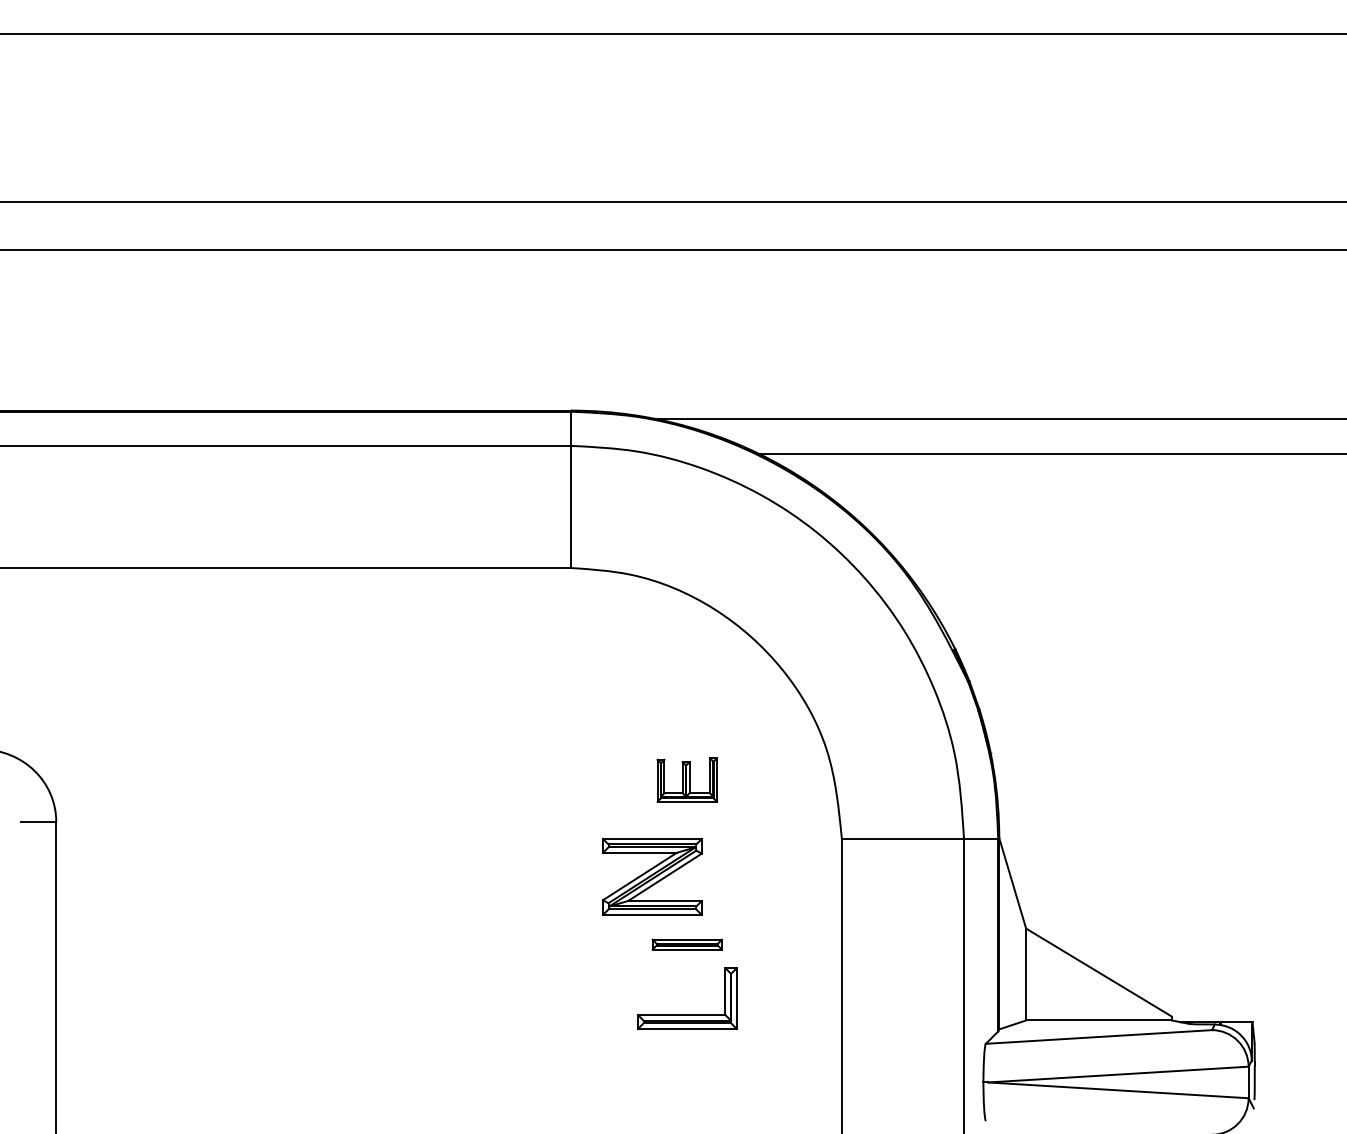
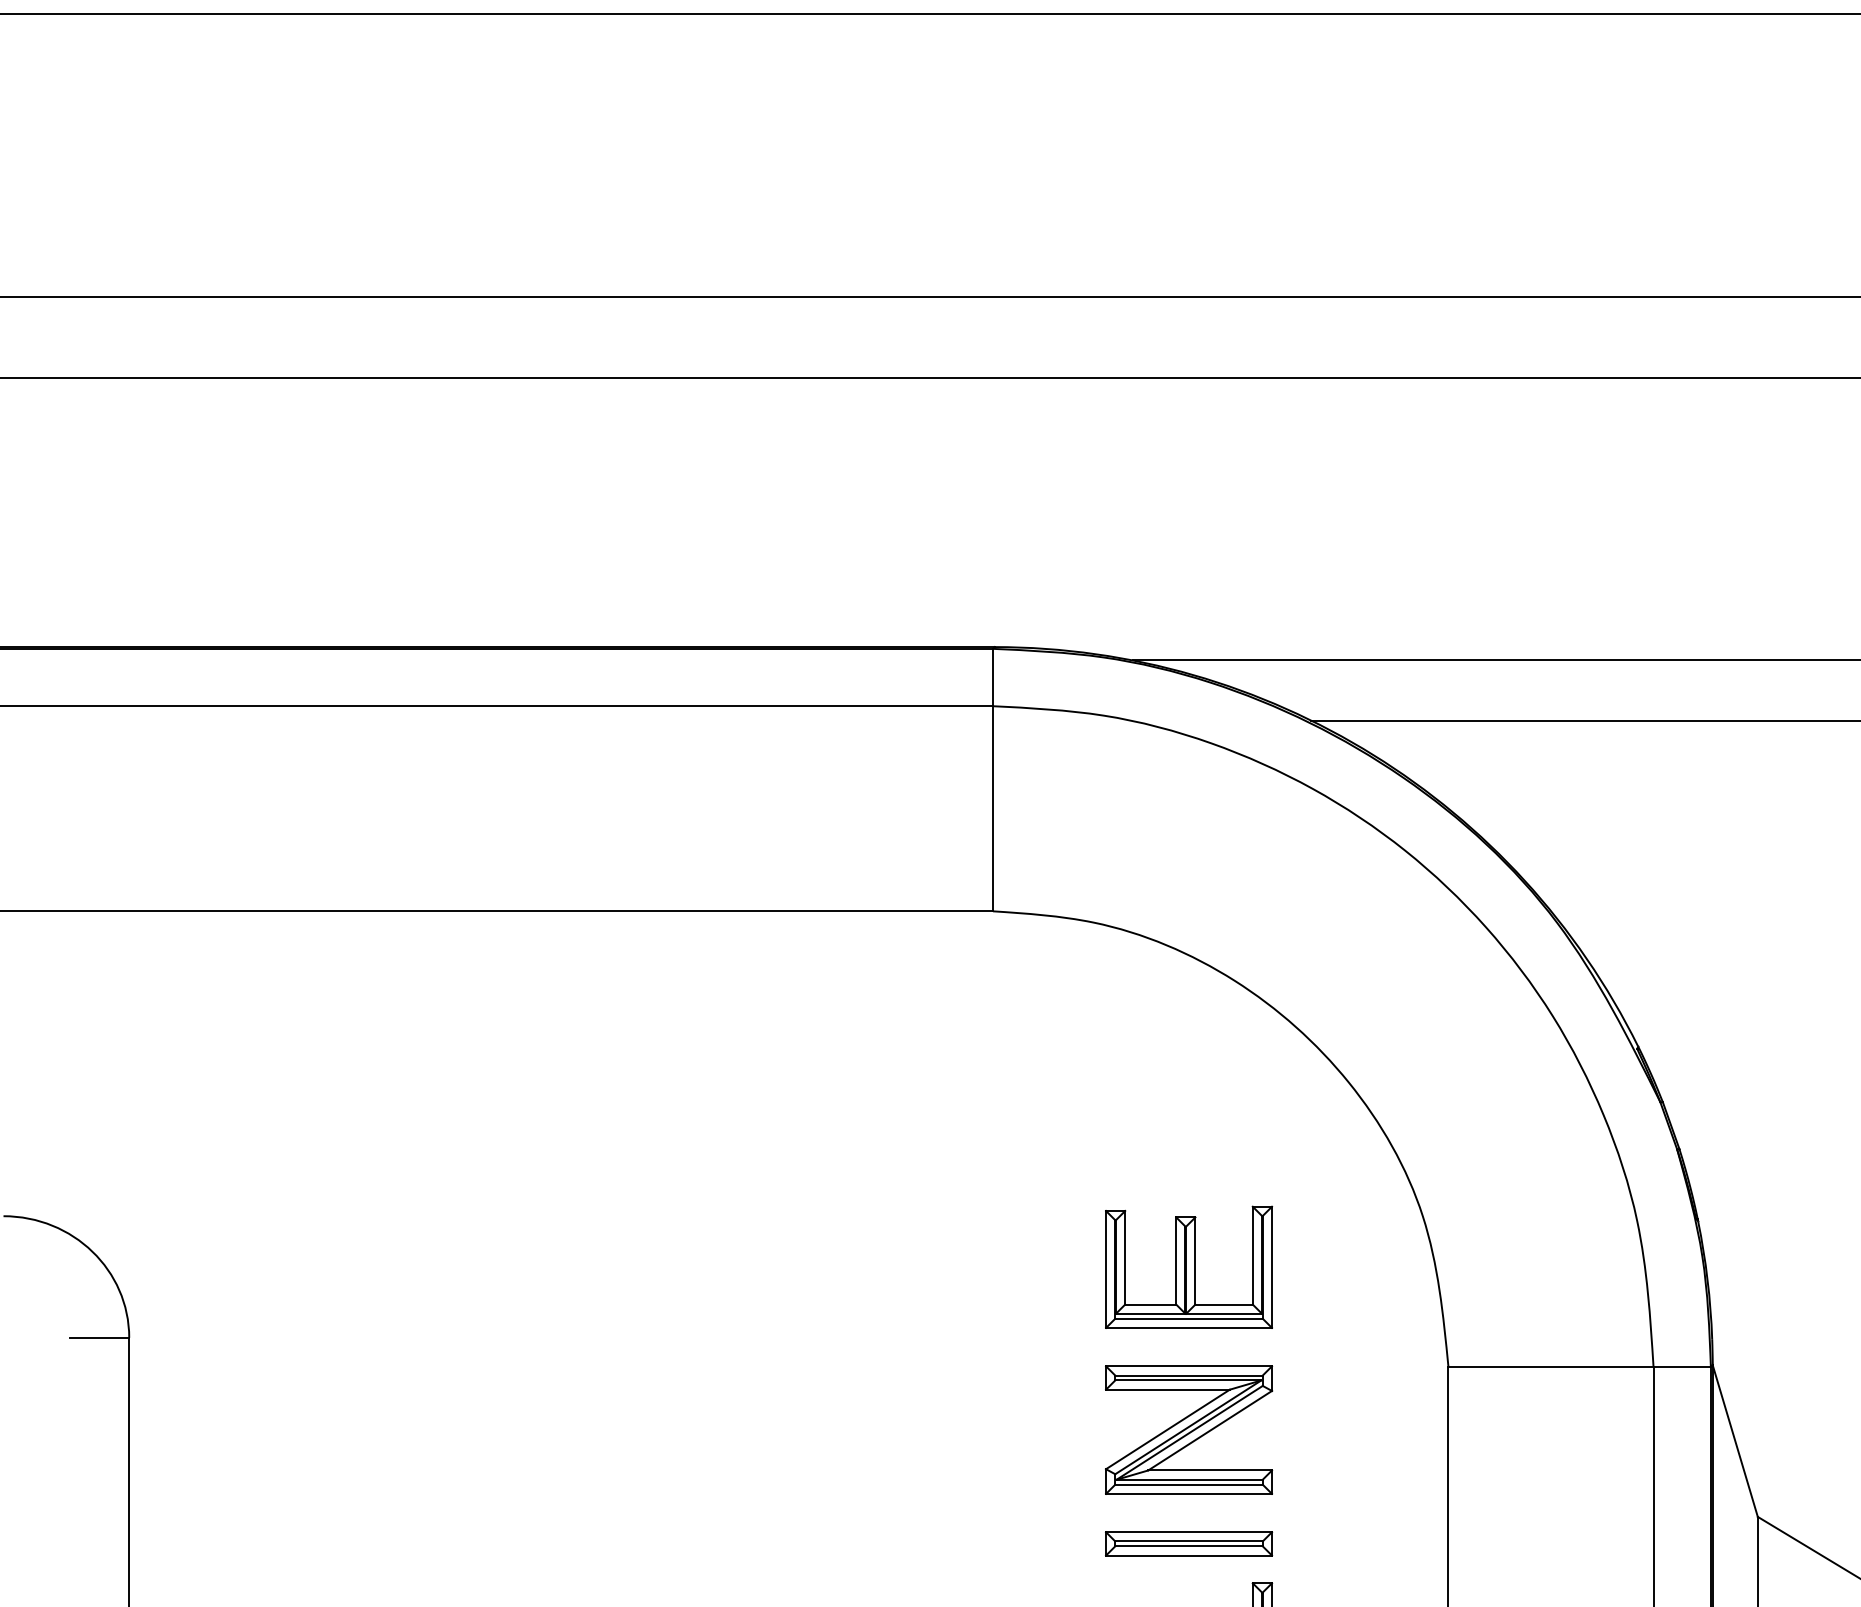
part: (686, 779) -> (1187, 1266), size x1.67
part: (651, 876) -> (1187, 1429), moved
part: (686, 944) -> (1187, 1543), size x1.43

